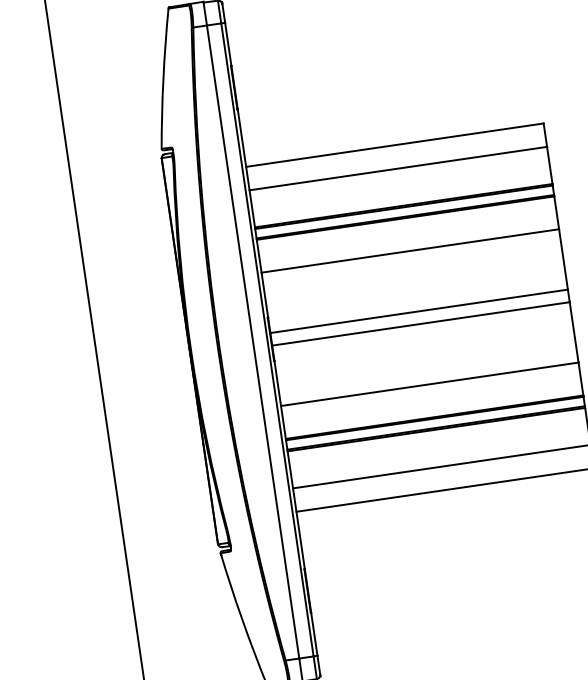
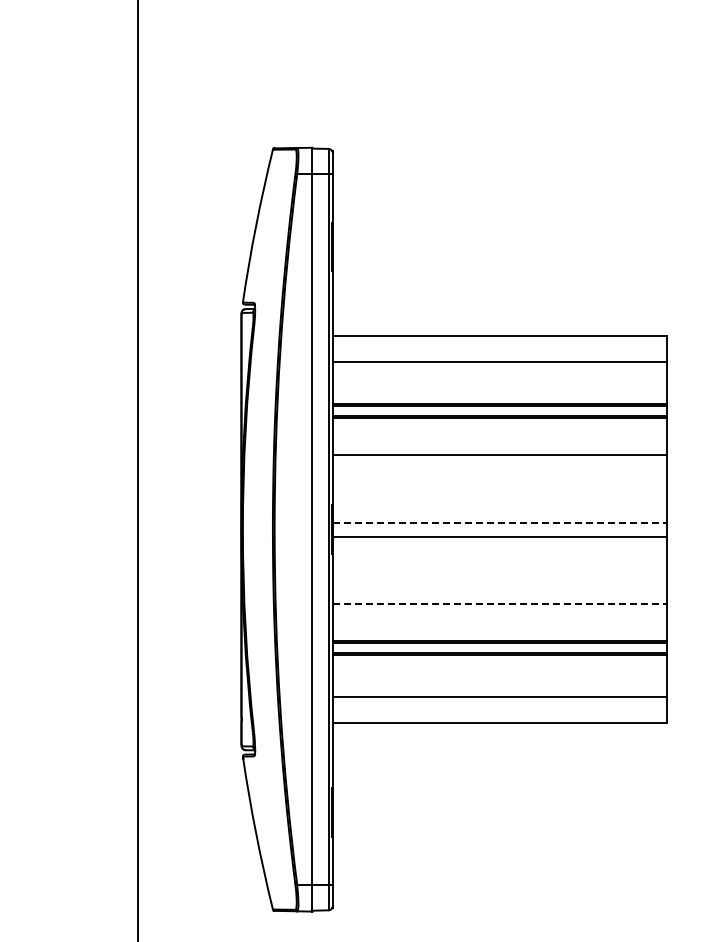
line: (418, 311) -> (499, 522), solid -> dashed
line: (429, 384) -> (499, 604), solid -> dashed

